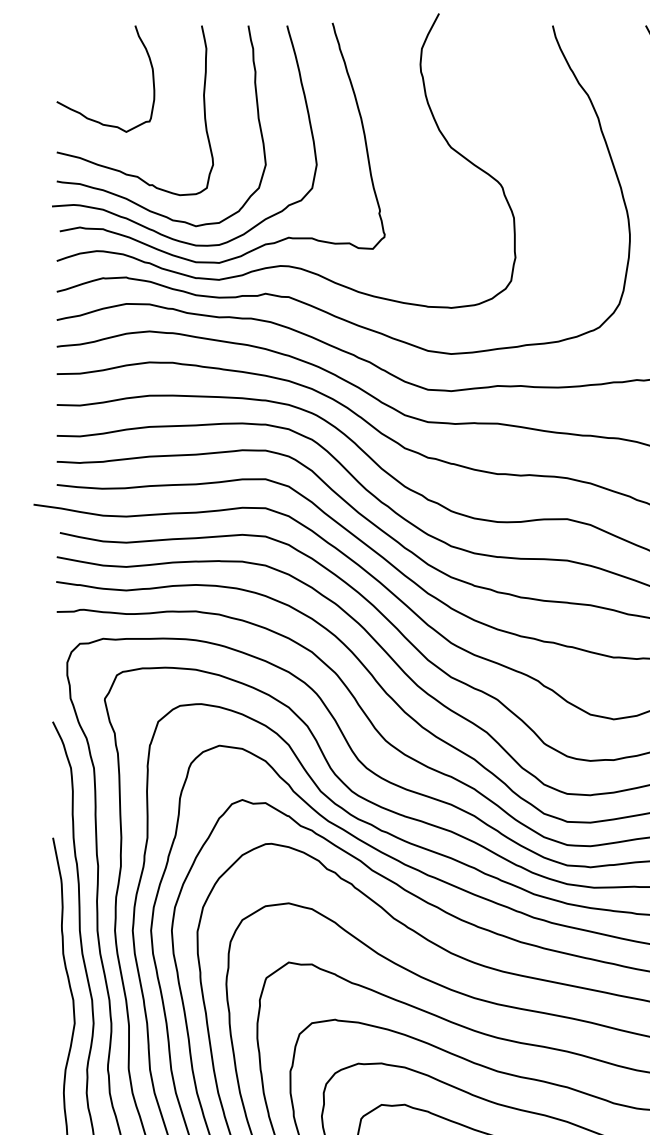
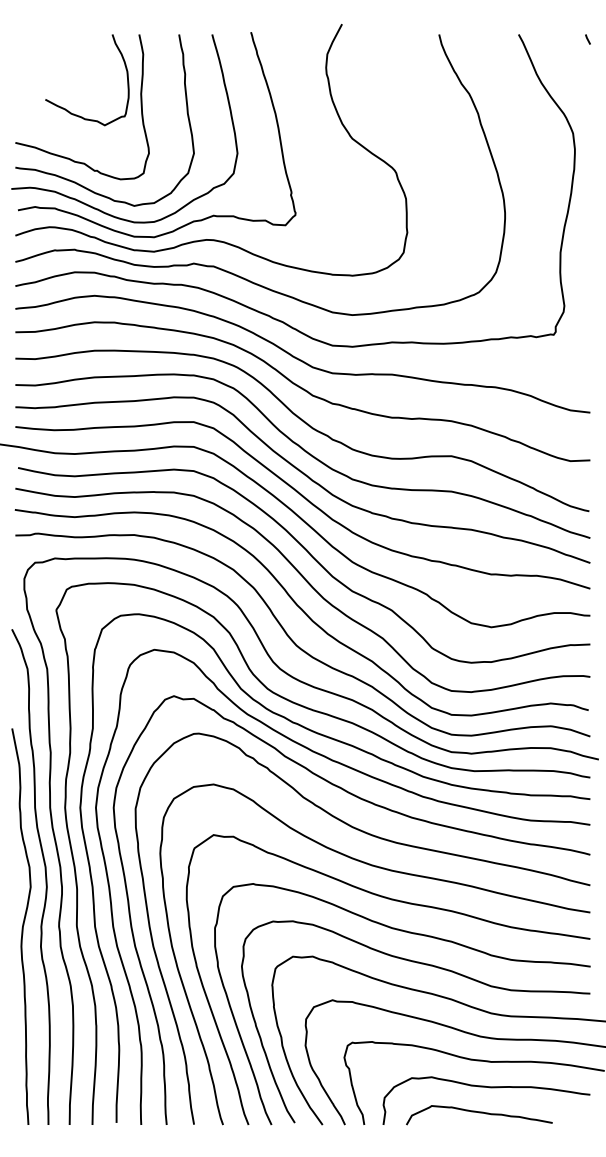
curve: (82, 113) -> (67, 109), moved

